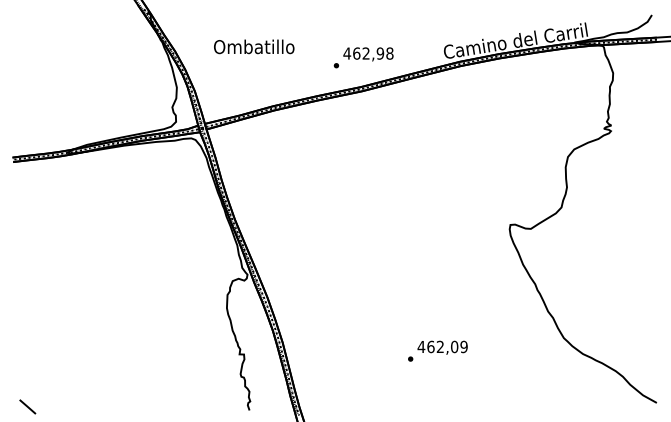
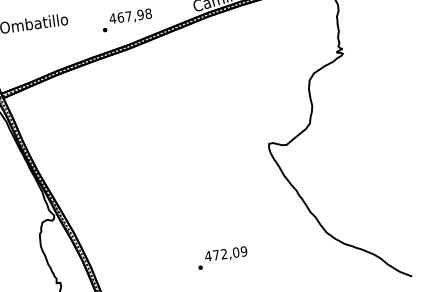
text: (365, 53) -> (128, 16), 462,98 -> 467,98
text: (430, 346) -> (215, 254), 462,09 -> 472,09

